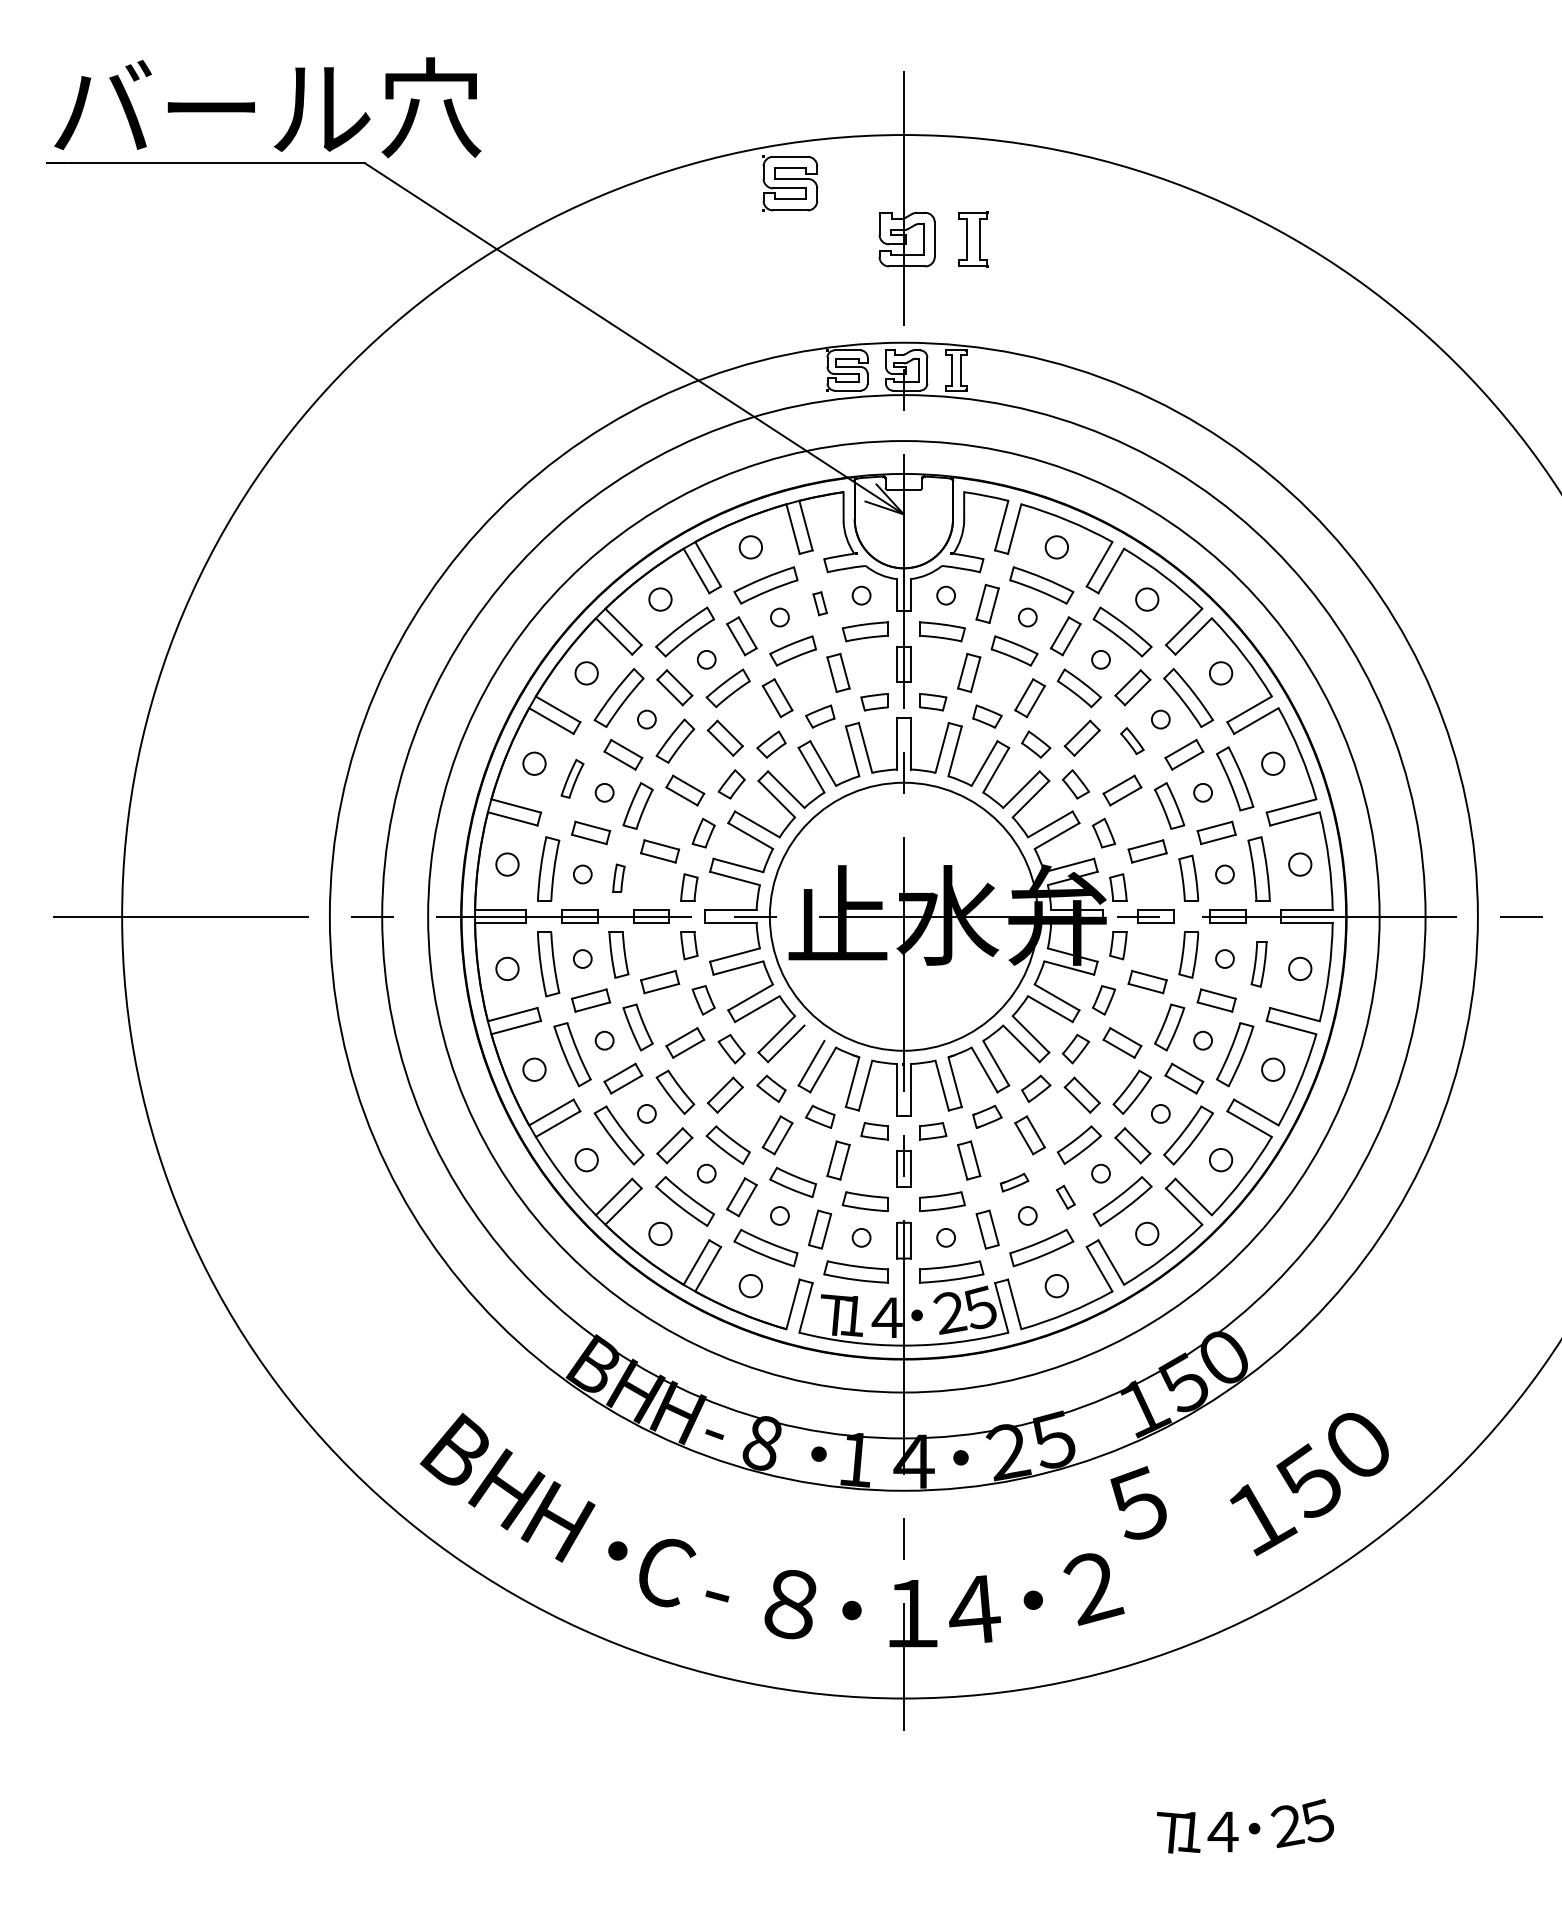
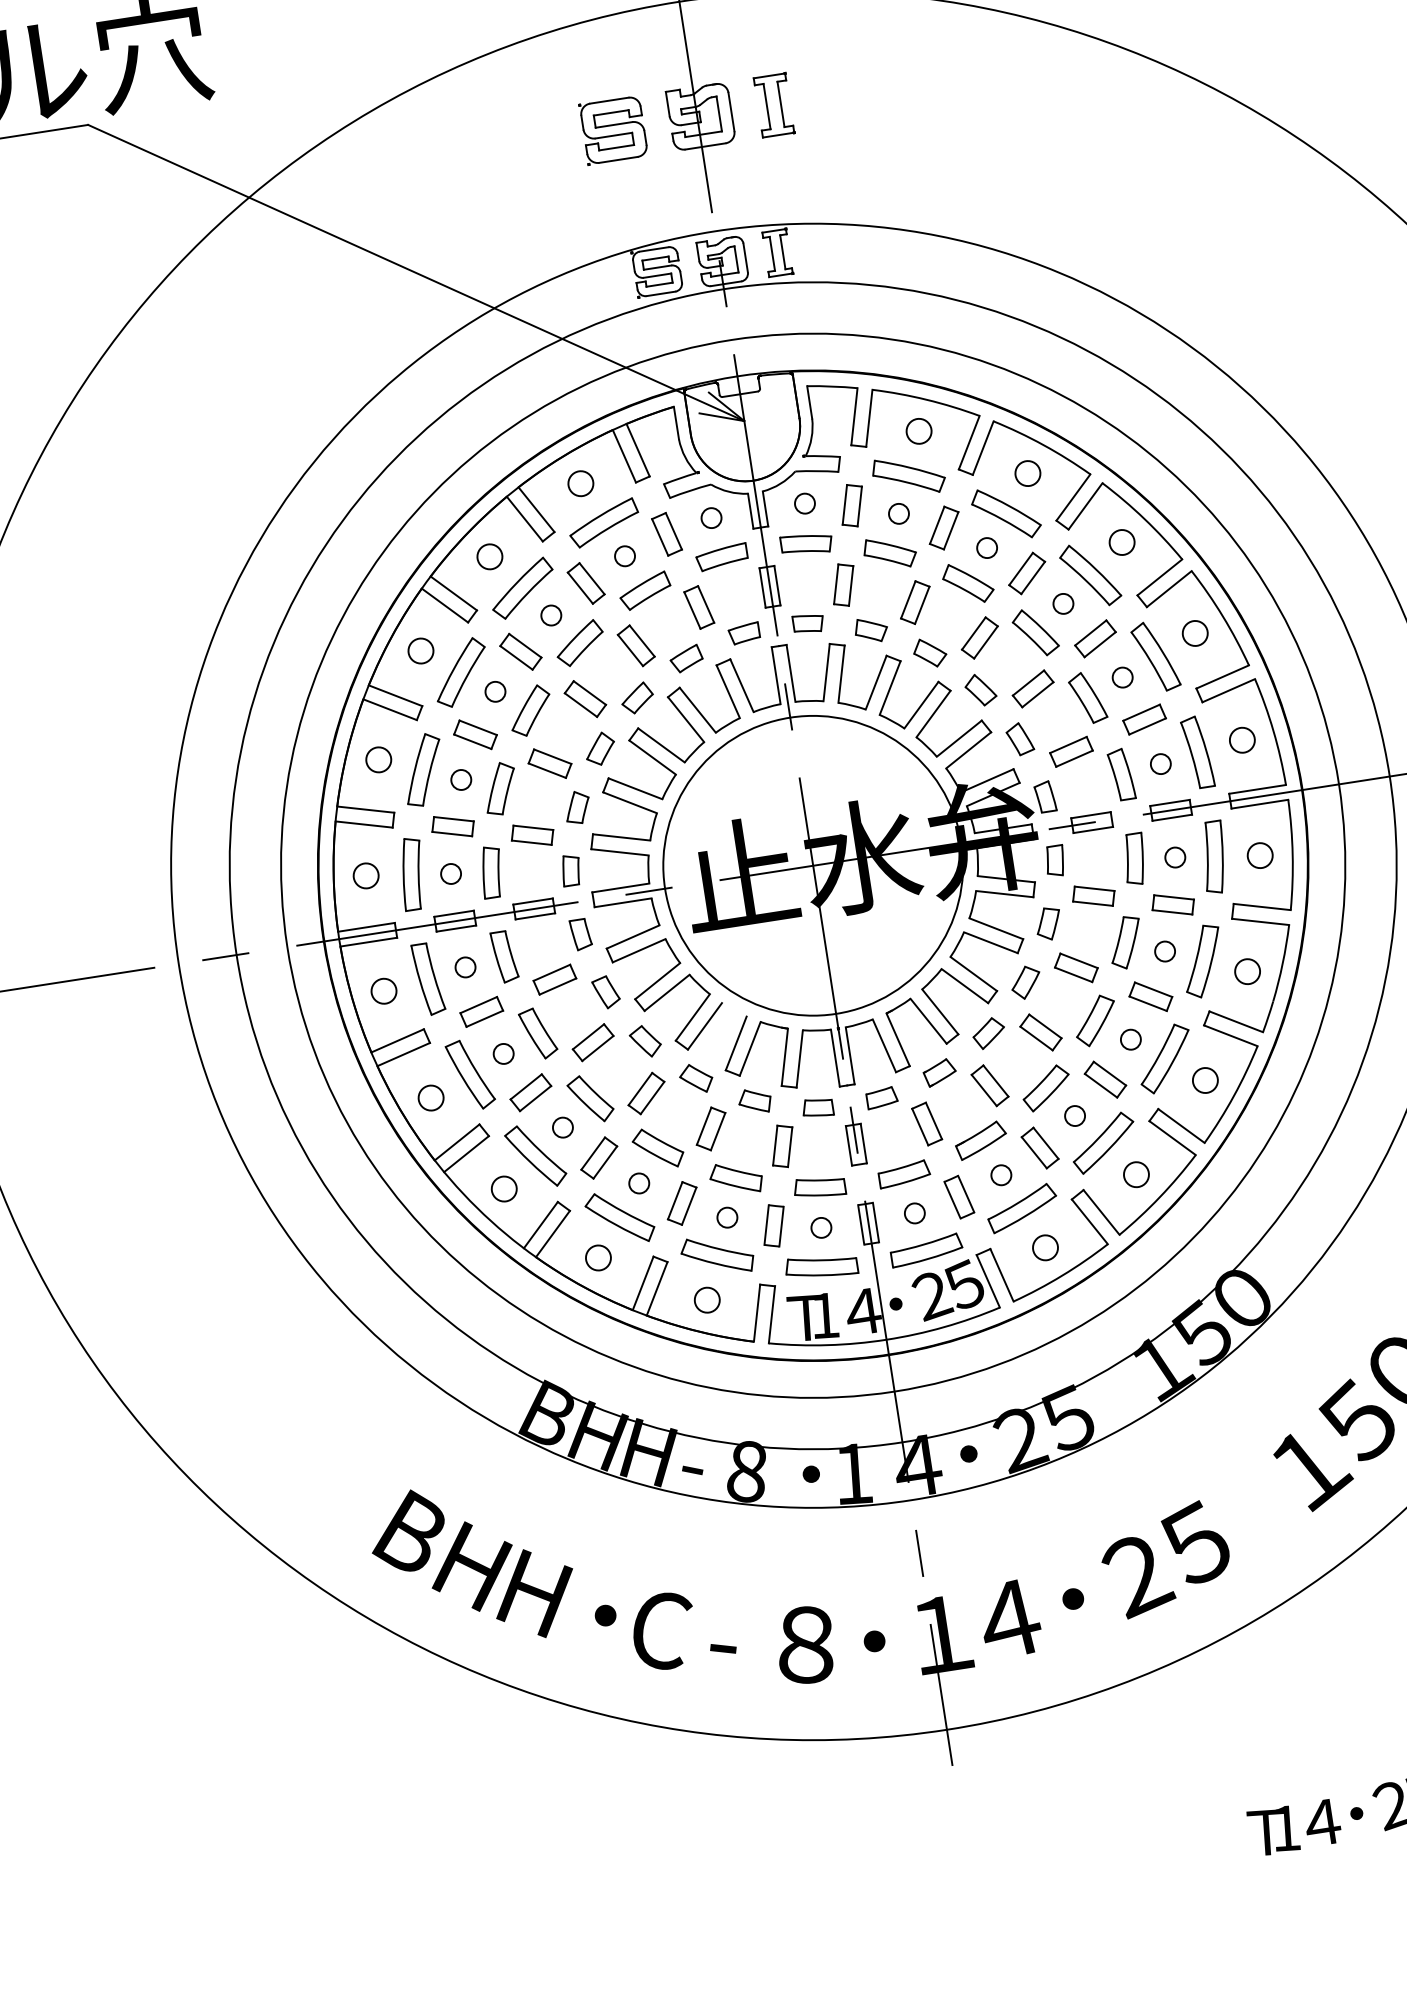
part: (790, 183) -> (614, 130), moved
part: (820, 603) -> (667, 533), size x1.67
part: (1132, 740) -> (1035, 631), size x1.67
part: (572, 778) -> (423, 769), size x1.67
part: (618, 877) -> (491, 871), size x1.67
part: (1258, 964) -> (1213, 857), size x1.43
part: (1014, 1182) -> (980, 1140), size x1.67
part: (1065, 1197) -> (1039, 1148), size x1.67
text: (1138, 1502) -> (1195, 1541), moved

